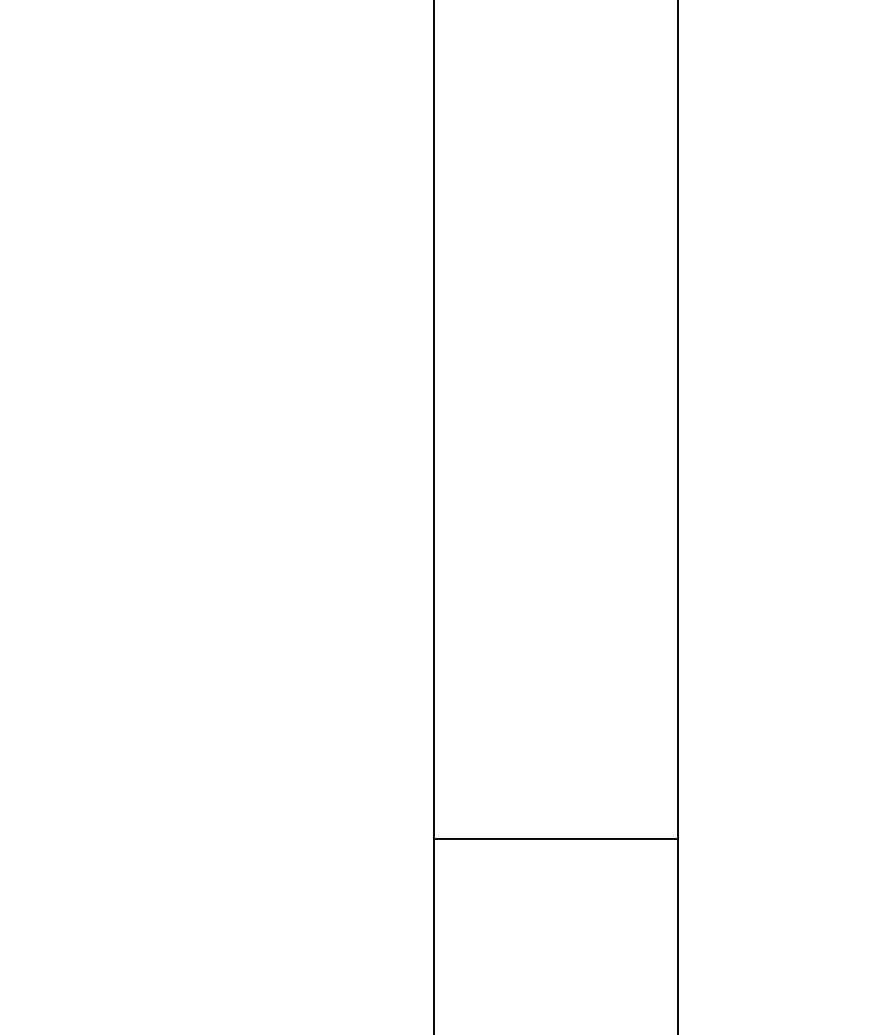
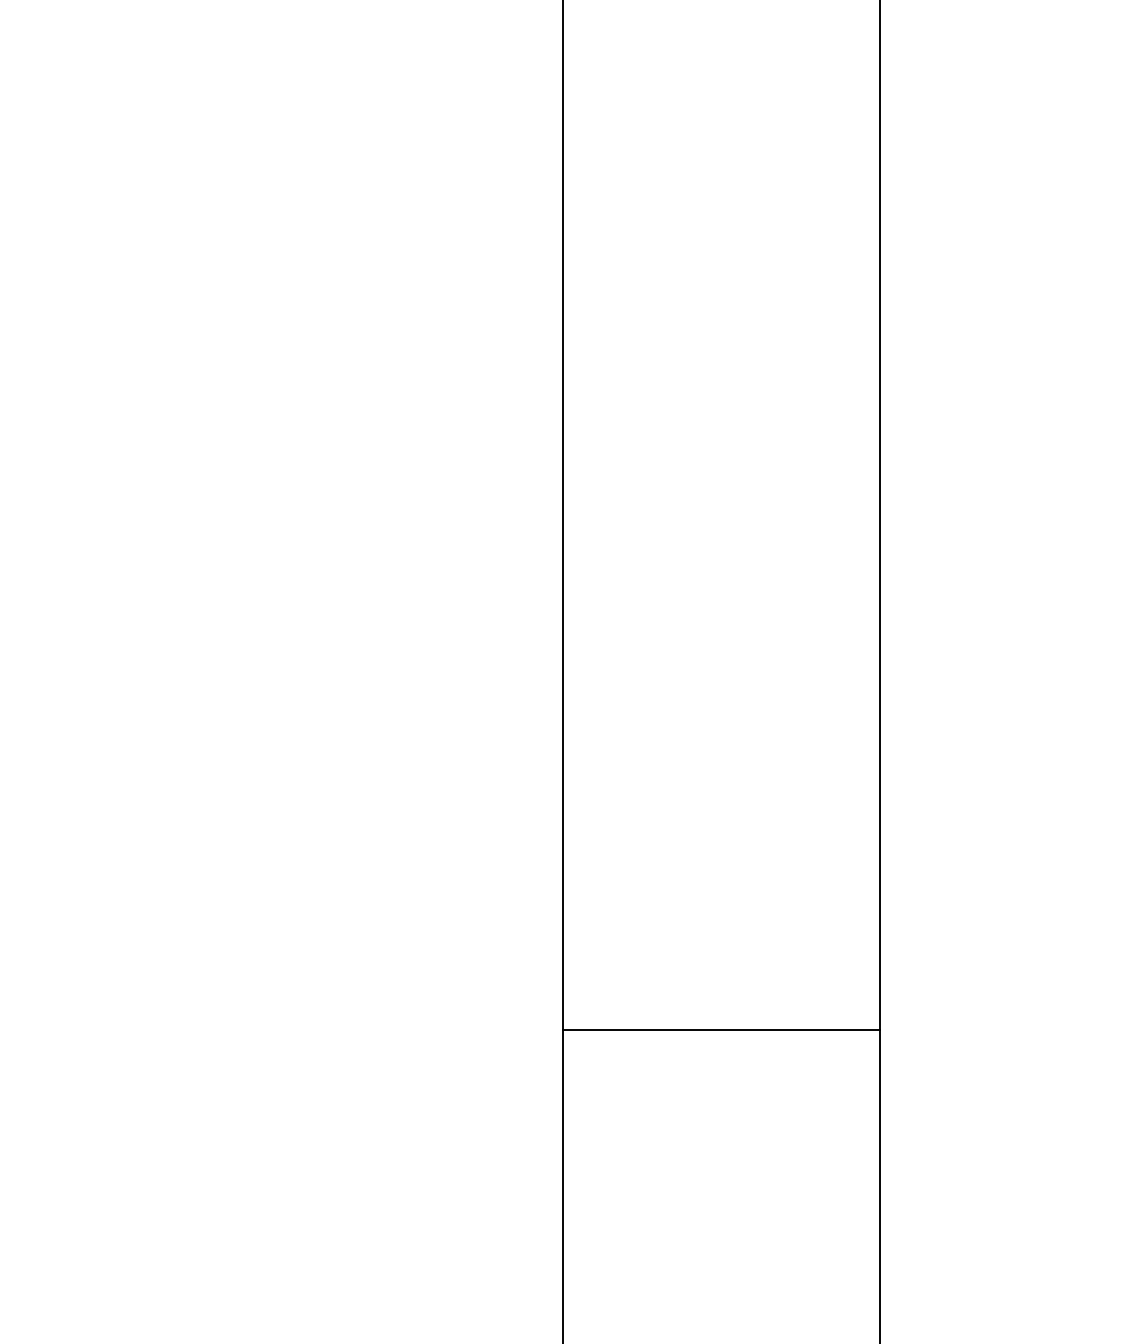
line: (555, 839) -> (721, 1029), moved

